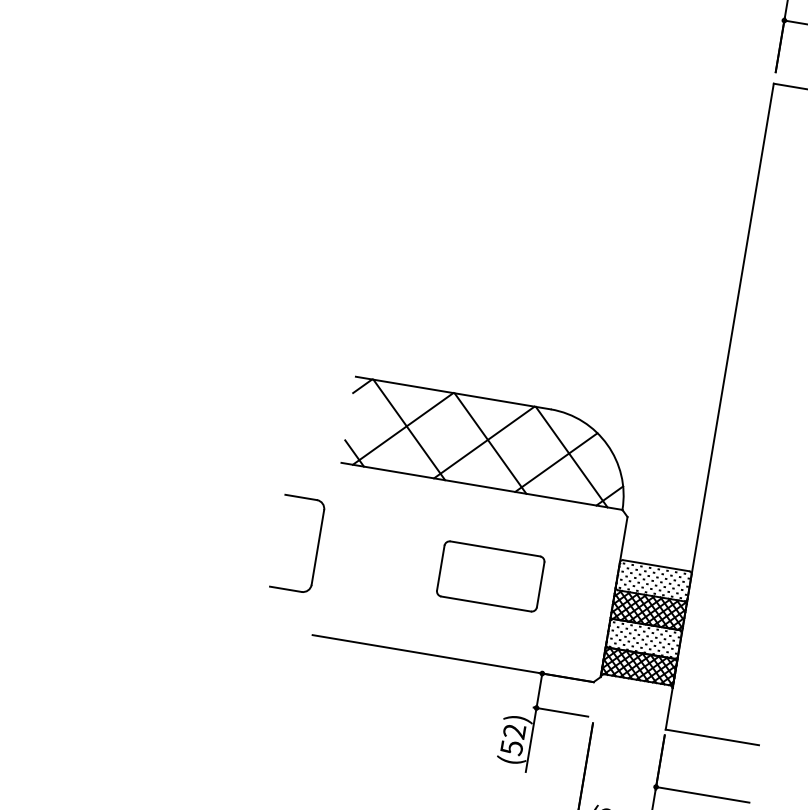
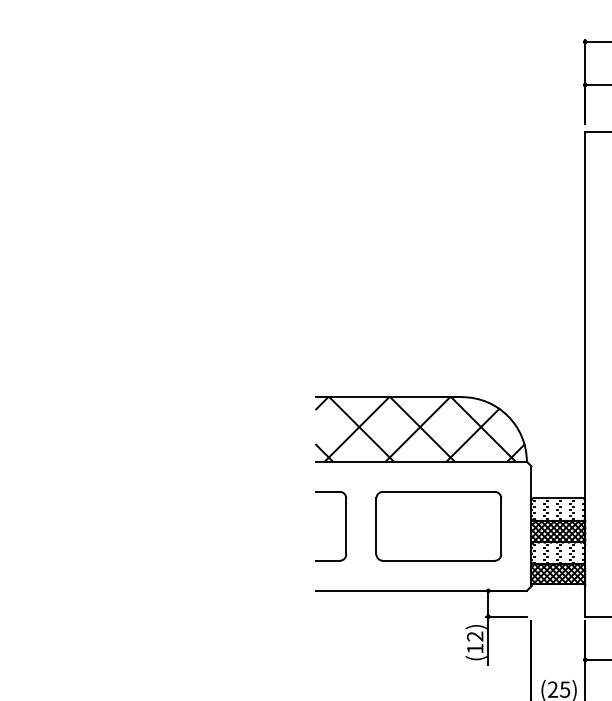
part: (316, 547) -> (345, 526), moved
part: (490, 576) -> (438, 526), size x1.67
text: (512, 747) -> (475, 648), (52) -> (12)

